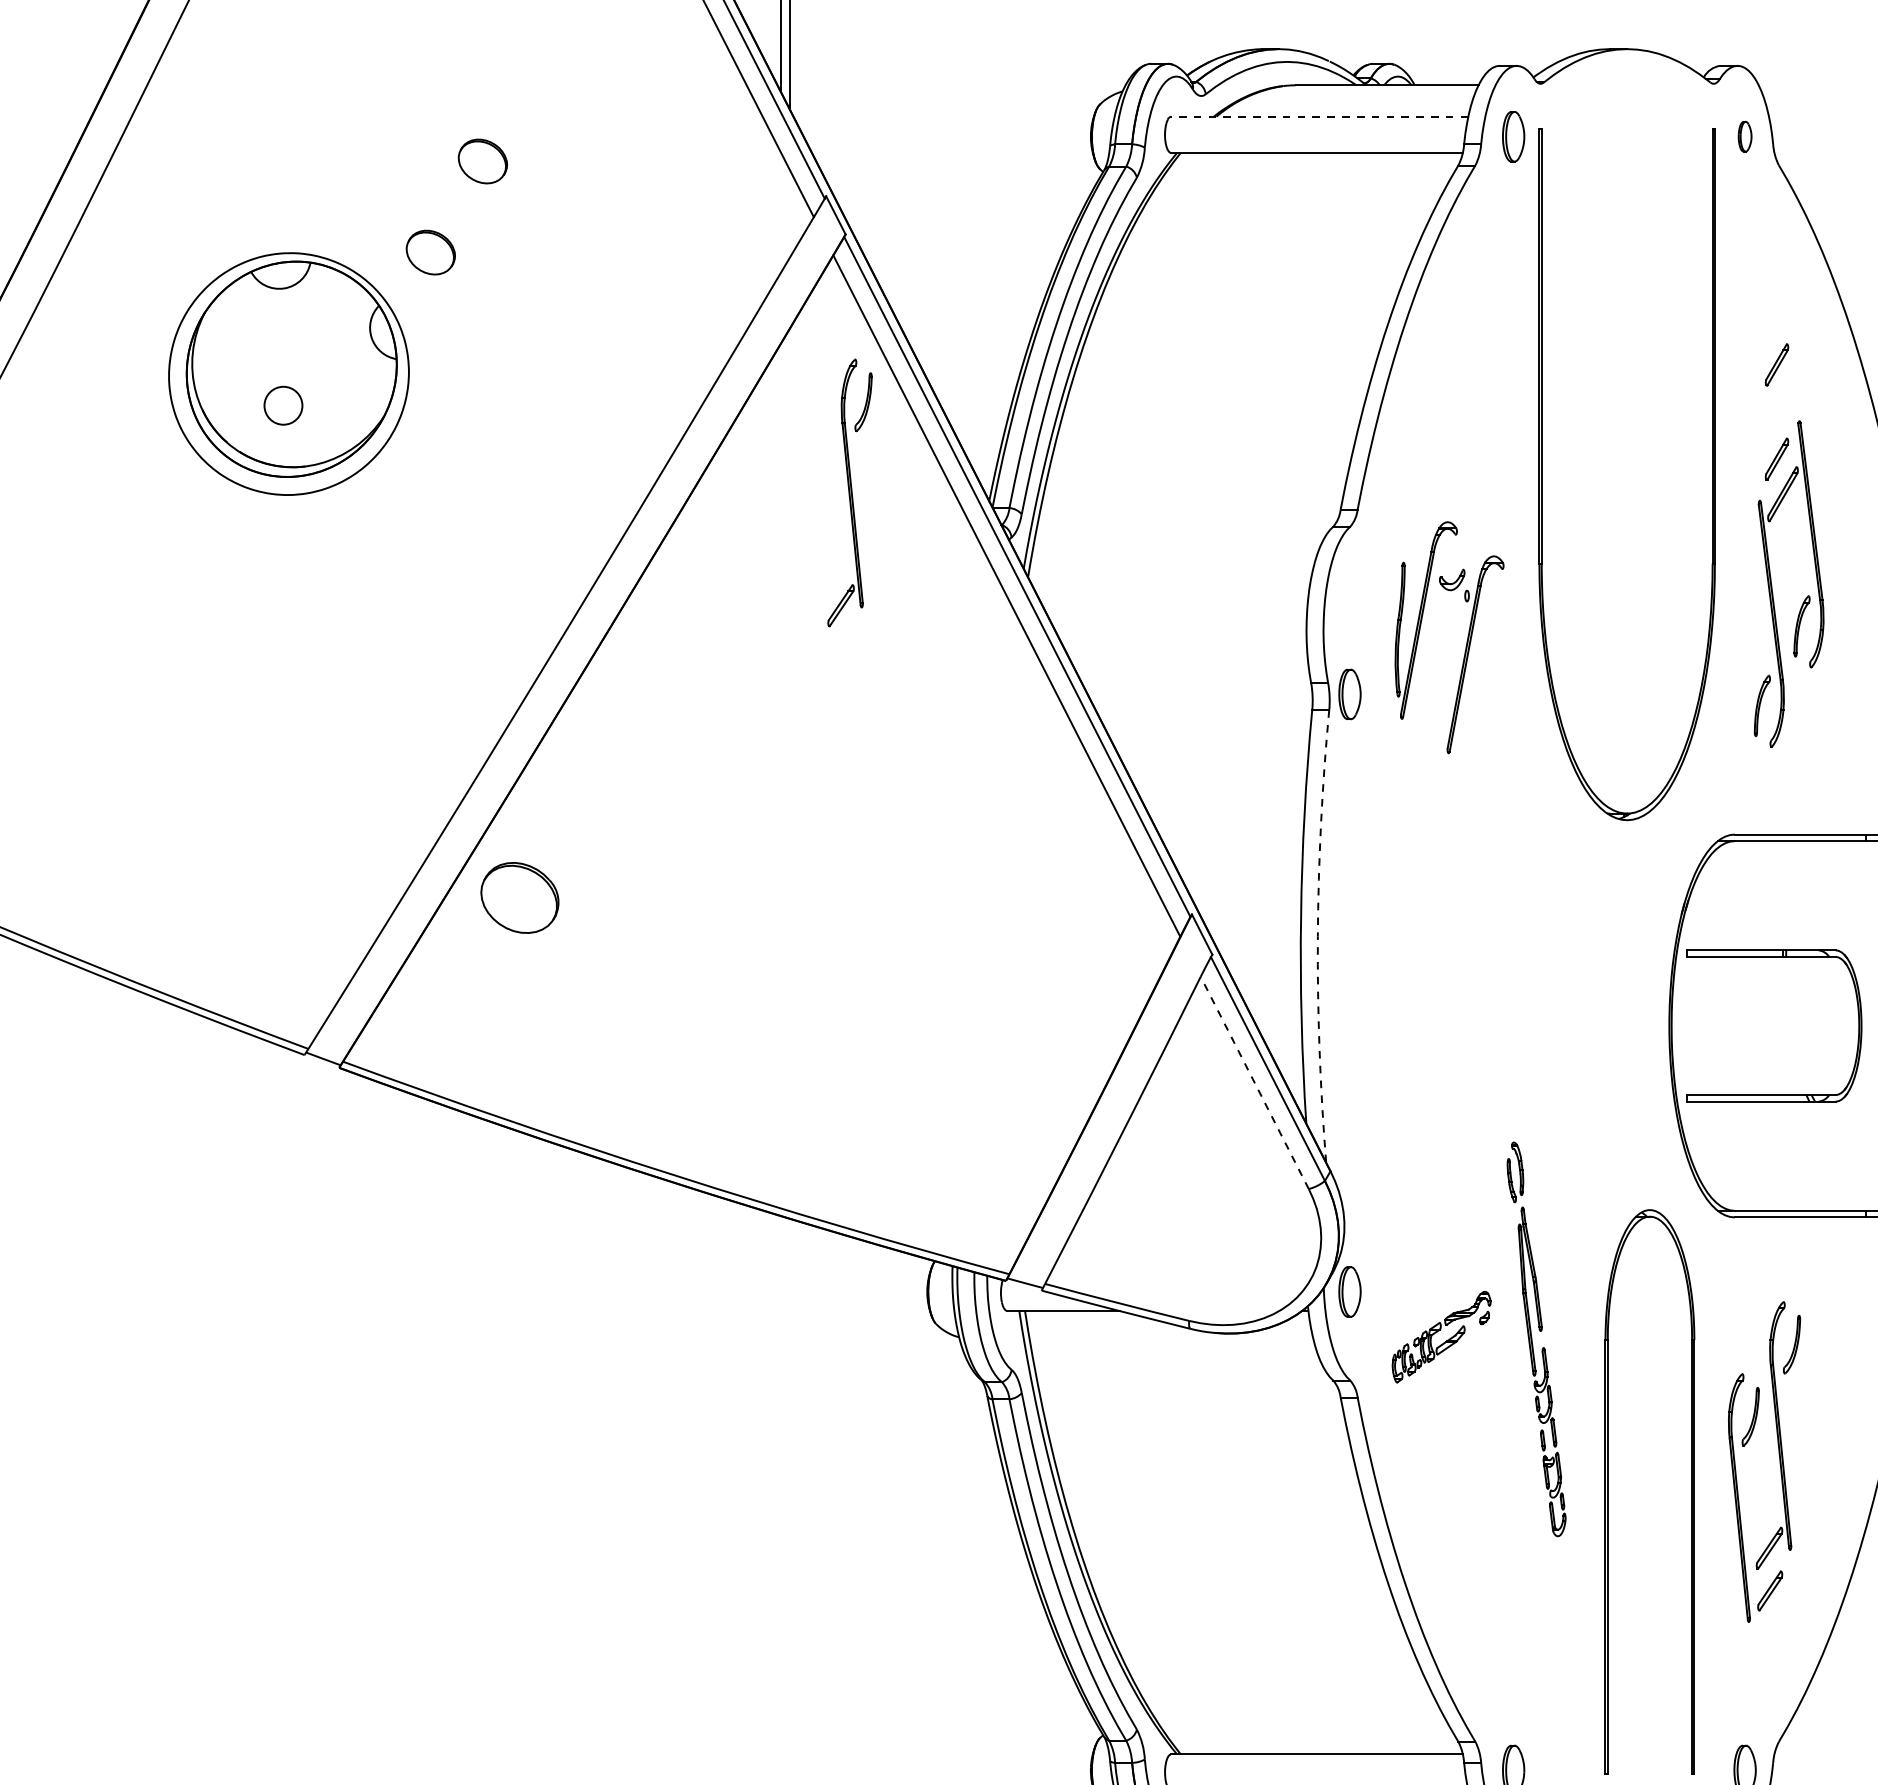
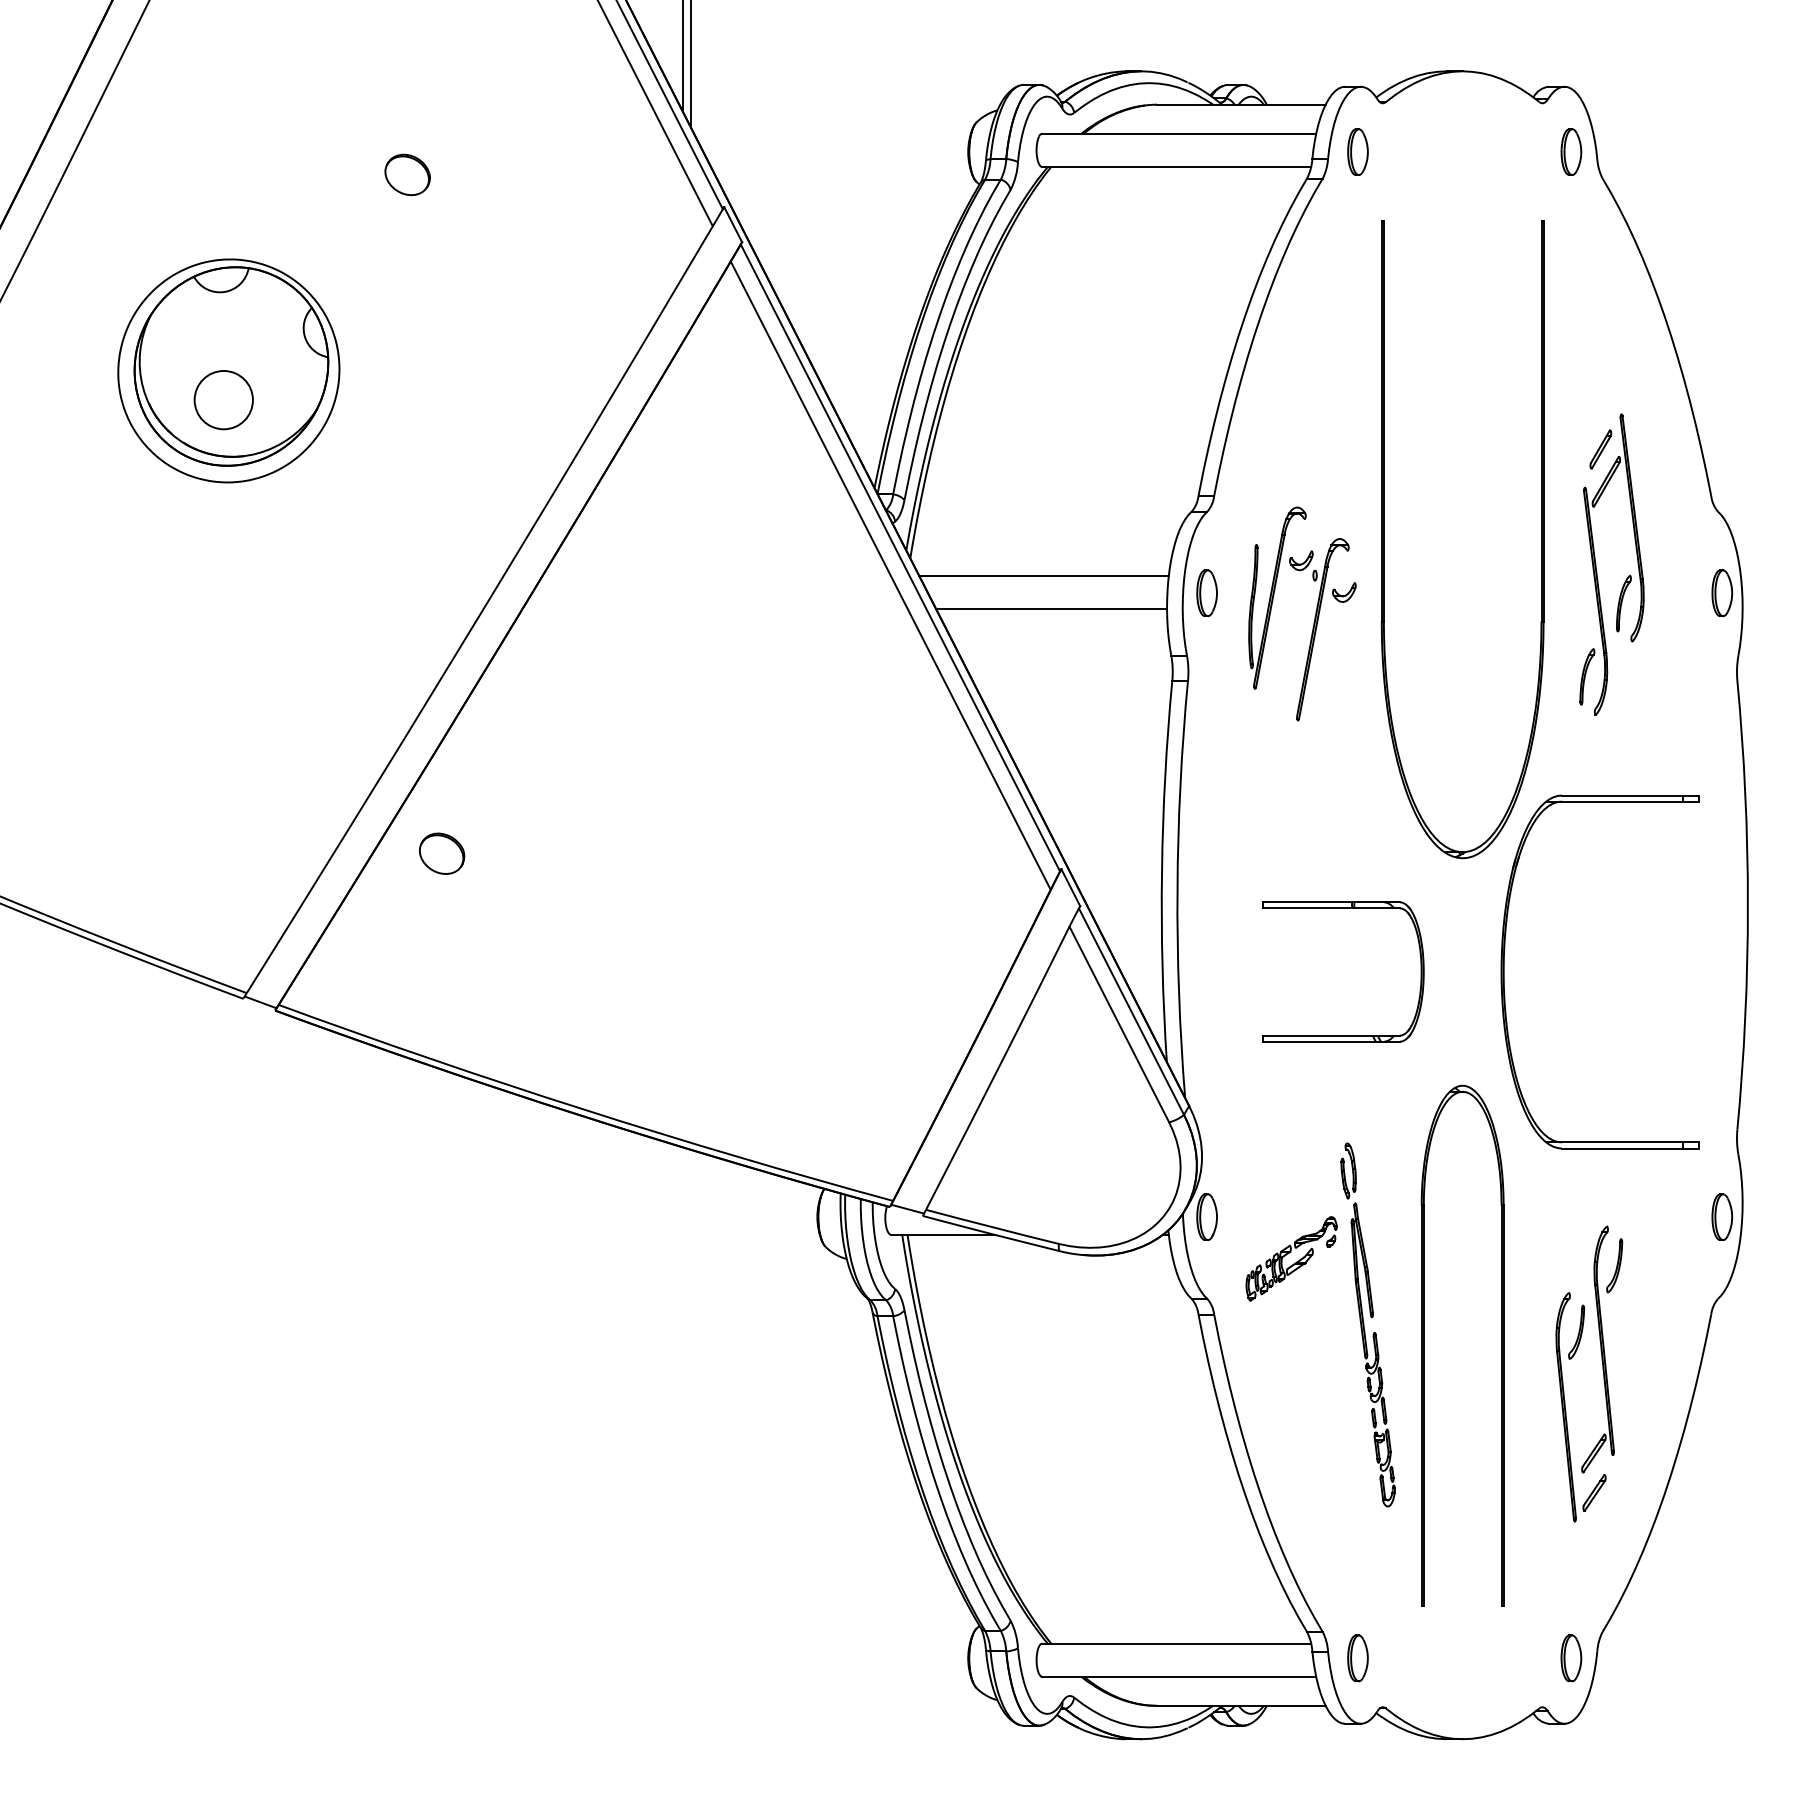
line: (1320, 116) -> (1179, 133), dashed -> solid
part: (1745, 136) -> (1571, 151), size x1.67
part: (430, 252) -> (359, 258), removed
part: (1776, 364) -> (1600, 362), removed
circle: (283, 406) -> (223, 400), size x1.67
part: (1542, 474) -> (1384, 539), moved
part: (850, 492) -> (746, 480), removed
line: (1172, 595) -> (1043, 575), added
part: (1498, 614) -> (1344, 592), added
line: (1181, 632) -> (1051, 609), added
part: (1349, 694) -> (1206, 593), moved
part: (520, 897) -> (442, 853), size x0.62
arc: (1317, 936) -> (1177, 889), dashed -> solid
part: (1774, 957) -> (1343, 908), moved
line: (1254, 1082) -> (1119, 1024), dashed -> solid
part: (1535, 1338) -> (1367, 1324), moved
part: (1608, 1491) -> (1424, 1345), moved

